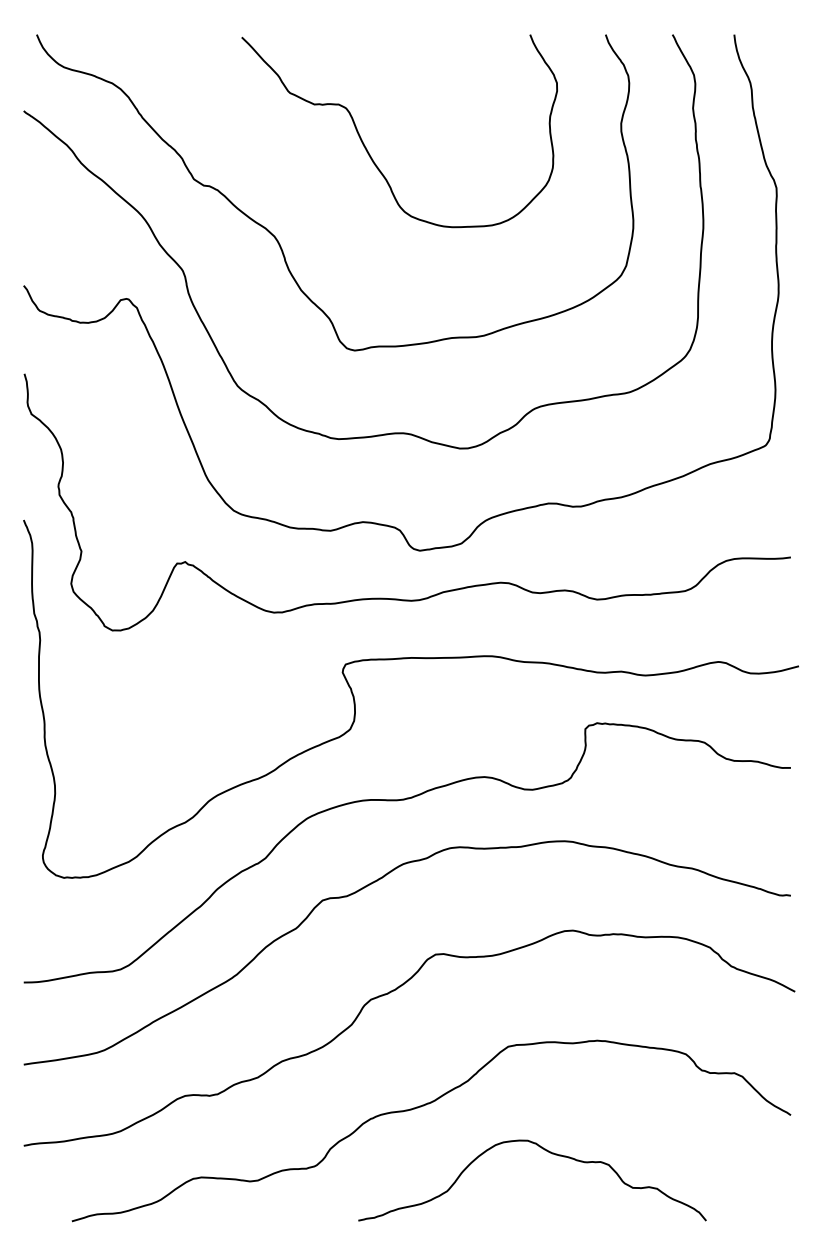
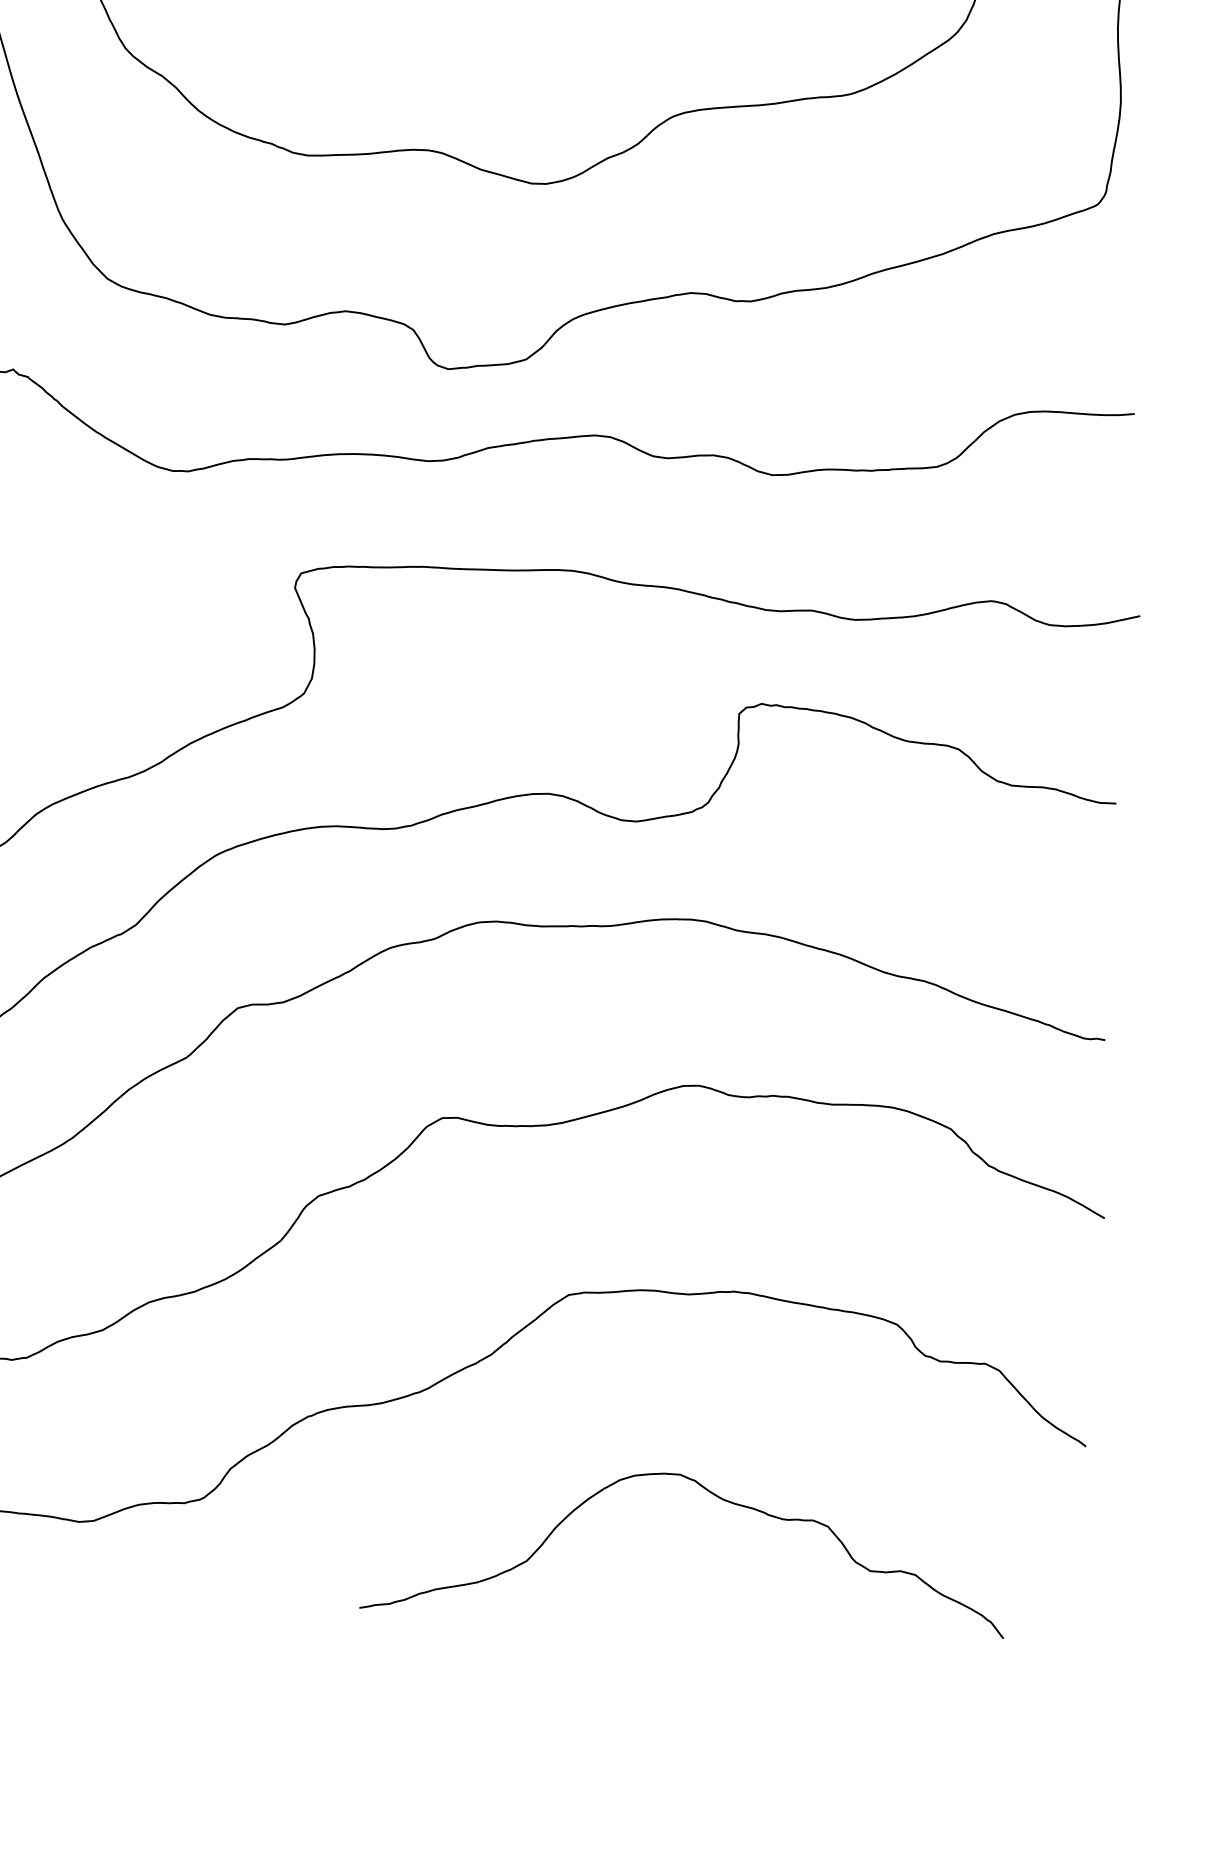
curve: (546, 1151) -> (713, 1496), moved

